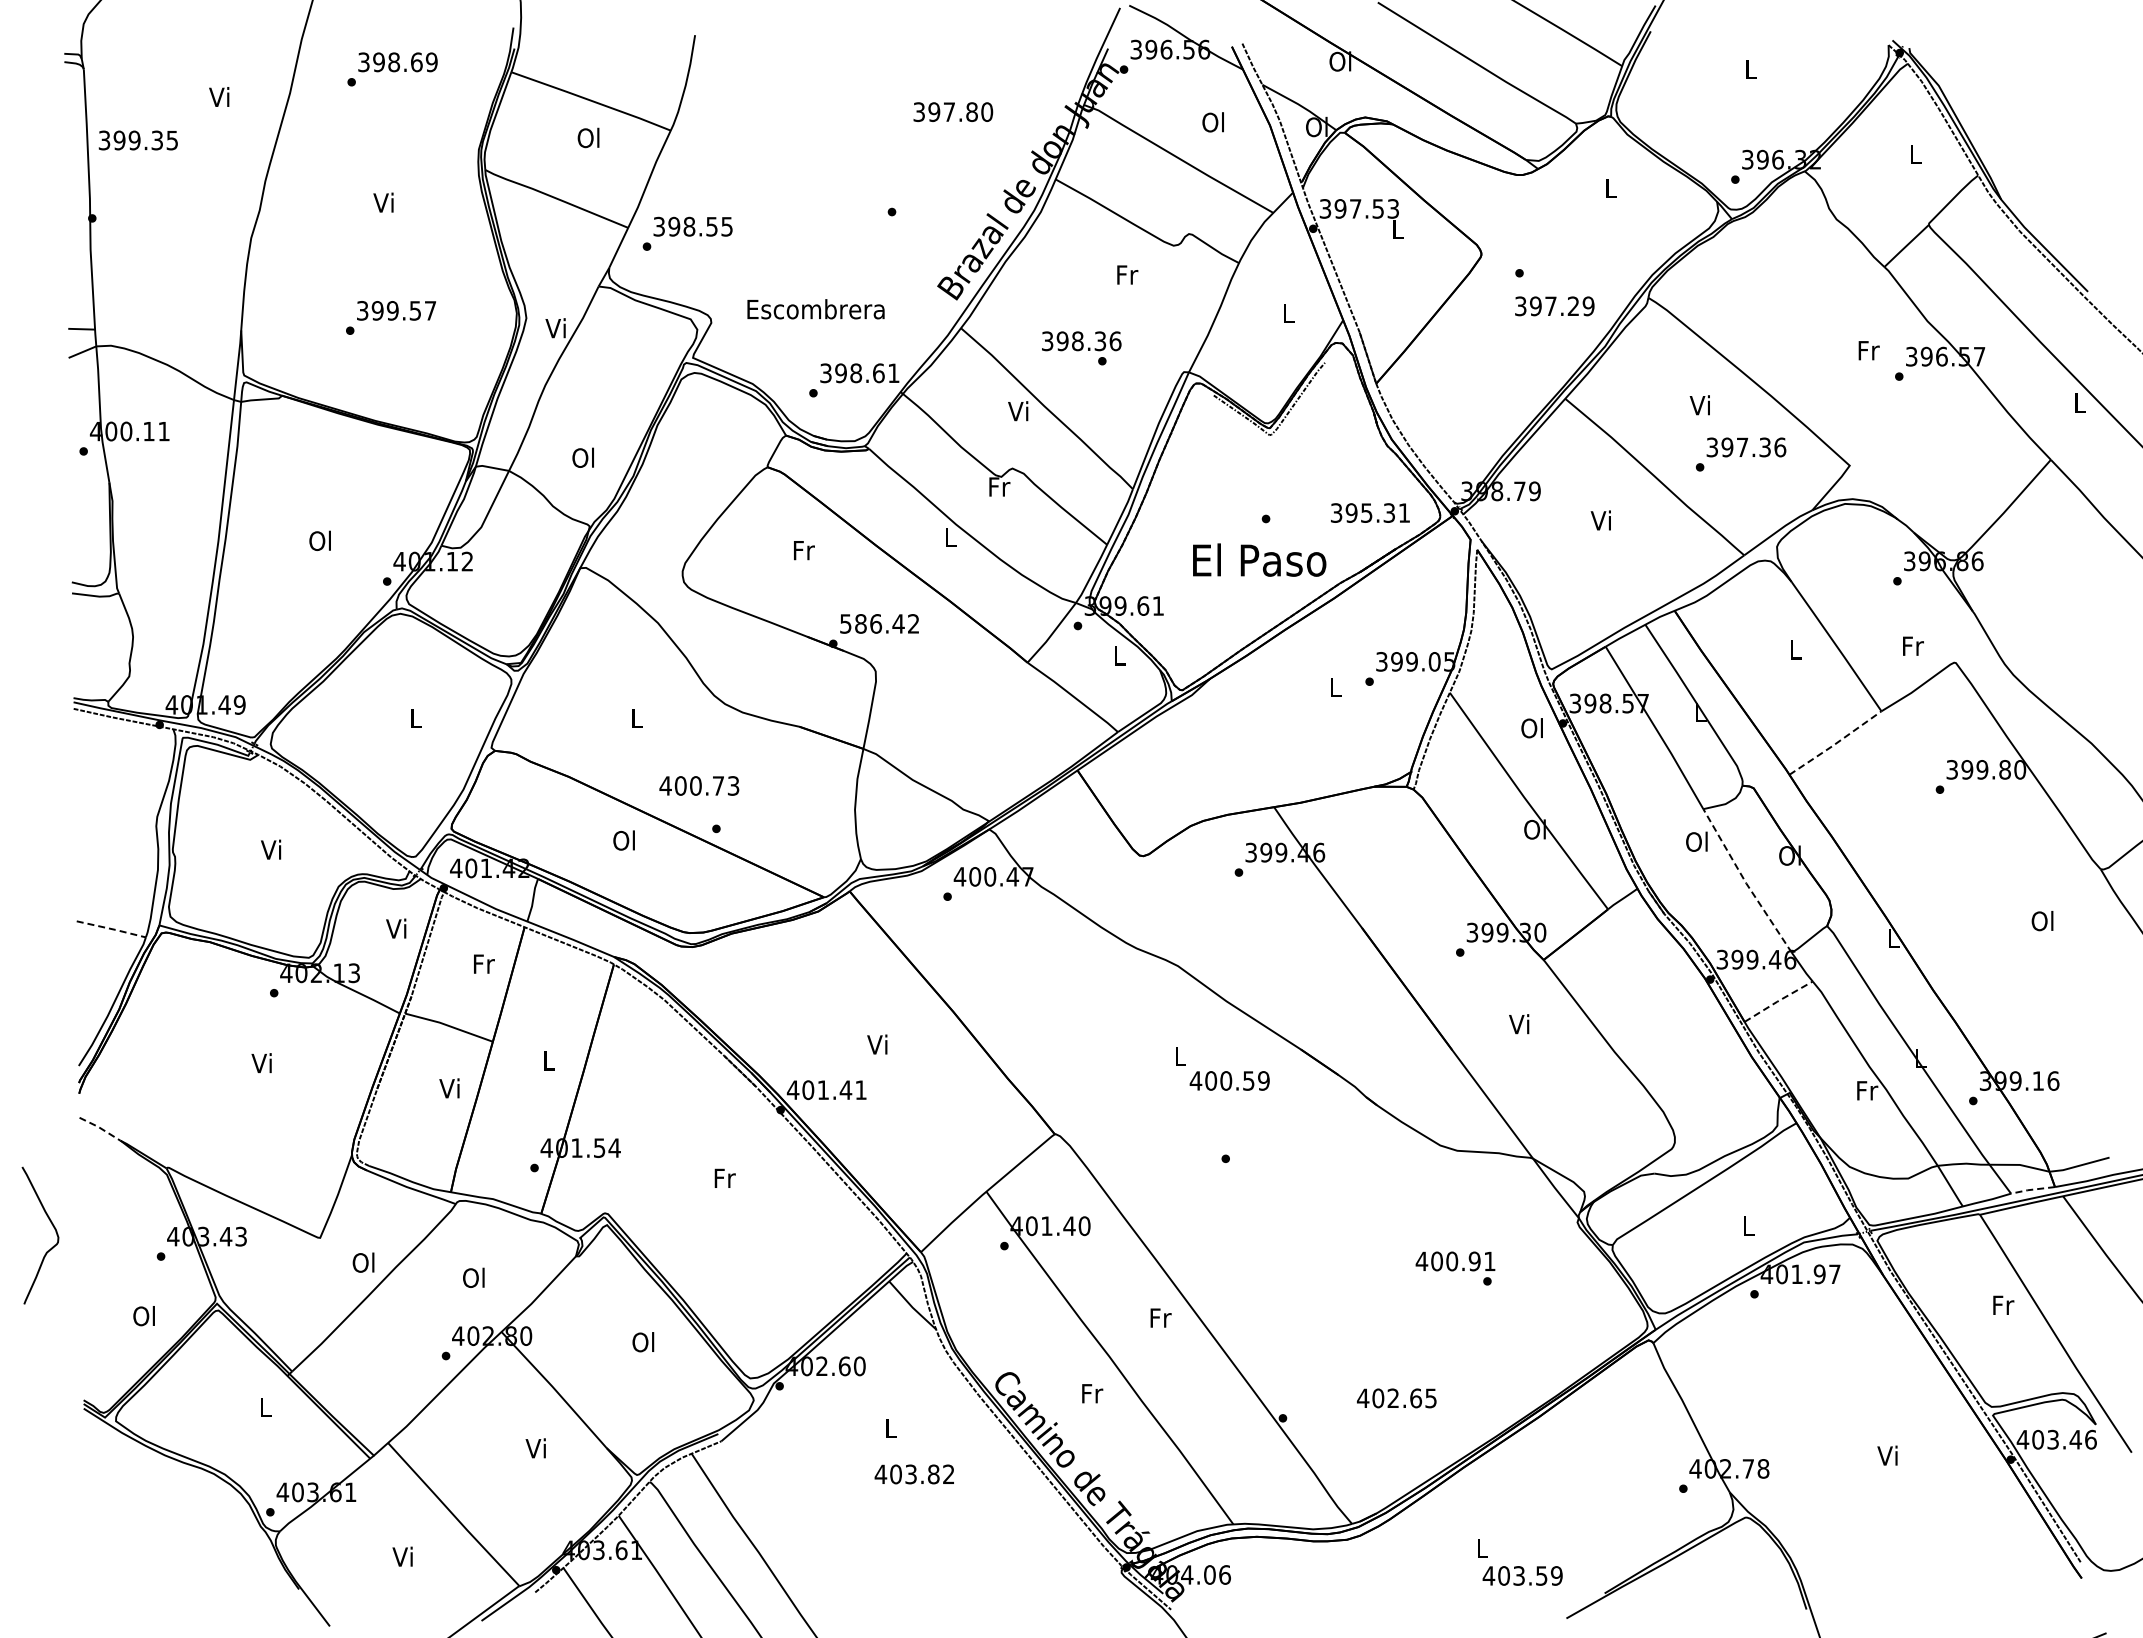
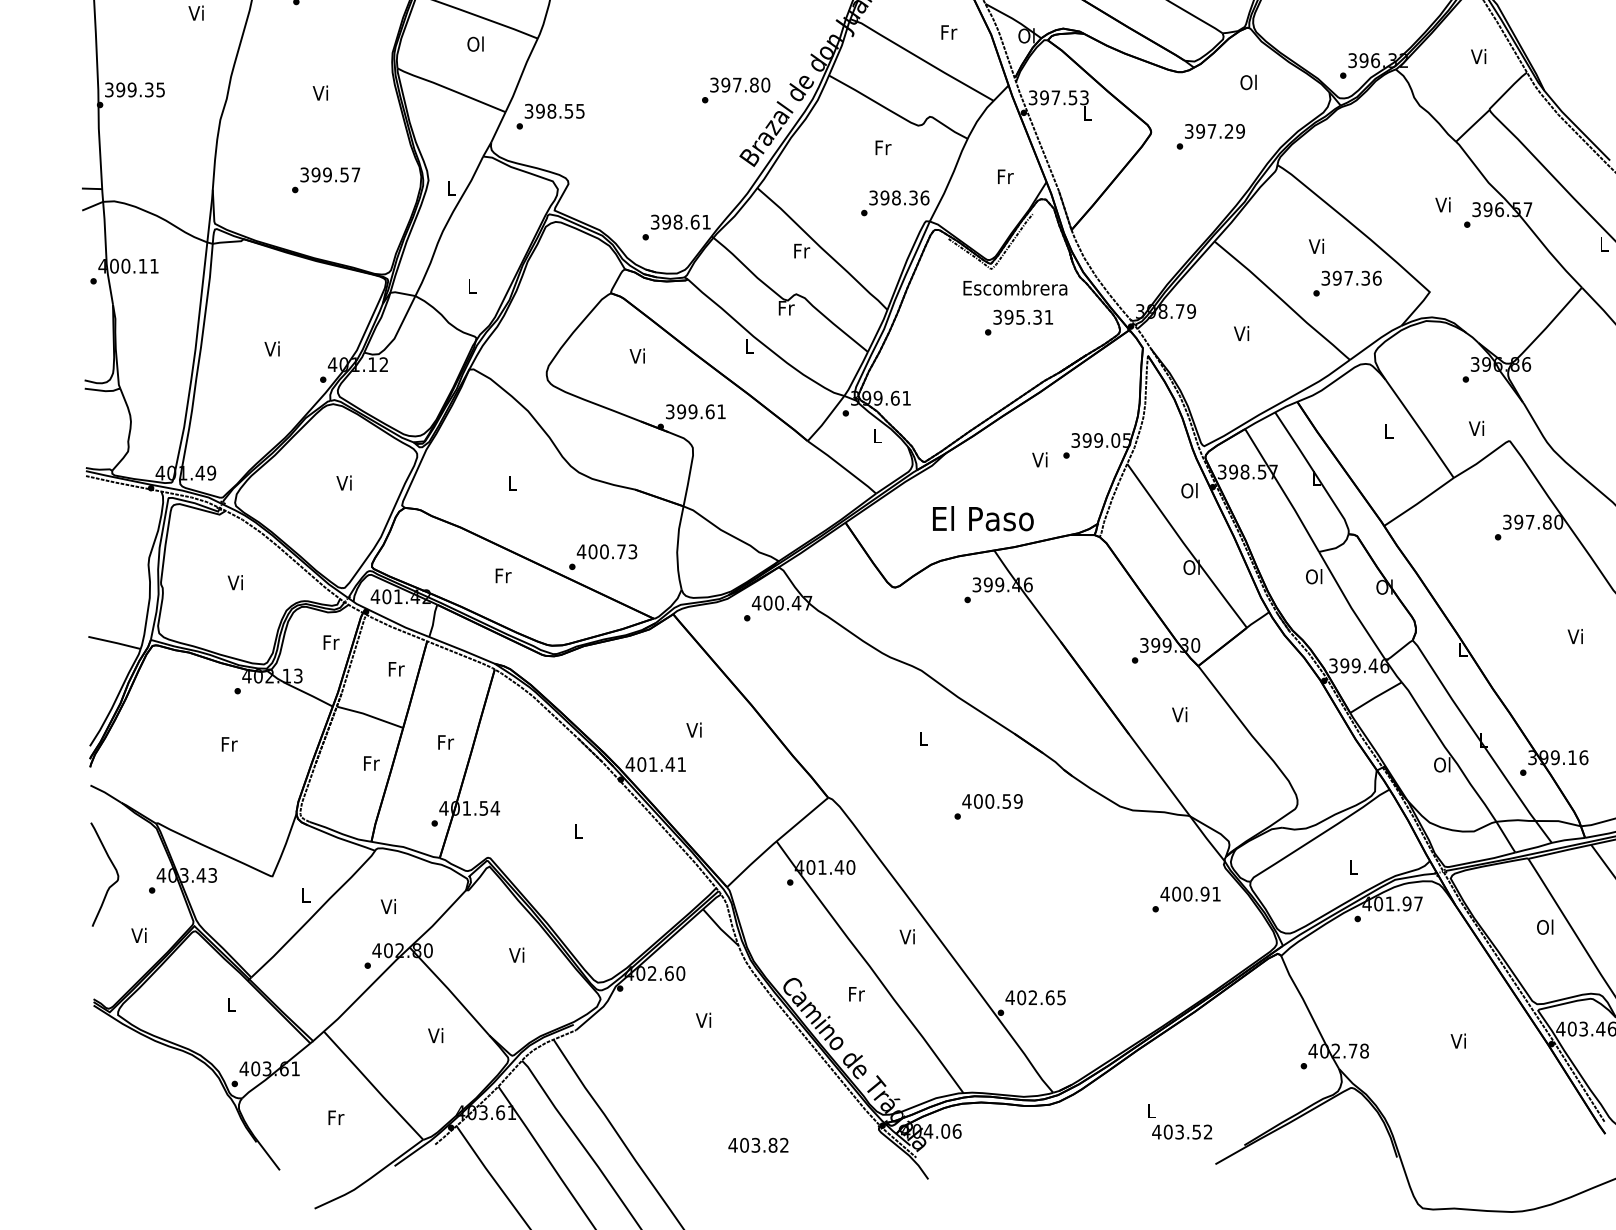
text: (953, 111) -> (740, 84), moved
text: (1213, 122) -> (948, 32), Ol -> Fr
text: (137, 140) -> (134, 89), moved
text: (1914, 154) -> (1478, 56), L -> Vi
text: (1610, 188) -> (1248, 82), L -> Ol
text: (1554, 306) -> (1214, 131), moved
text: (815, 309) -> (1014, 288), moved
text: (1289, 312) -> (1005, 176), L -> Fr
text: (555, 328) -> (450, 188), Vi -> L
text: (1081, 341) -> (899, 198), moved
text: (1868, 350) -> (1443, 204), Fr -> Vi
text: (1019, 411) -> (801, 251), Vi -> Fr
text: (582, 457) -> (470, 285), Ol -> L
text: (1370, 512) -> (1023, 316), moved
text: (319, 540) -> (272, 348), Ol -> Vi
text: (803, 550) -> (638, 356), Fr -> Vi
text: (1259, 559) -> (983, 518), moved
text: (879, 623) -> (695, 411), 586.42 -> 399.61
text: (1912, 645) -> (1477, 428), Fr -> Vi
text: (1334, 687) -> (1039, 459), L -> Vi
text: (414, 717) -> (343, 482), L -> Vi
line: (1835, 744) -> (1419, 503), dashed -> solid
text: (1982, 769) -> (1530, 521), 399.80 -> 397.80
text: (699, 785) -> (607, 551), moved
text: (624, 840) -> (502, 575), Ol -> Fr
line: (1745, 882) -> (1350, 607), dashed -> solid
text: (2042, 921) -> (1575, 636), Ol -> Vi
text: (397, 928) -> (331, 642), Vi -> Fr
line: (112, 929) -> (115, 643), dashed -> solid
line: (1778, 1001) -> (1375, 697), dashed -> solid
text: (549, 1060) -> (446, 742), L -> Fr
text: (262, 1063) -> (228, 744), Vi -> Fr
text: (1229, 1080) -> (992, 801), moved
text: (450, 1088) -> (371, 763), Vi -> Fr
text: (1866, 1090) -> (1442, 764), Fr -> Ol
line: (100, 1128) -> (106, 793), dashed -> solid
text: (724, 1177) -> (578, 830), Fr -> L
line: (2031, 1189) -> (1567, 839), dashed -> solid
curve: (52, 1226) -> (113, 867), moved
text: (1455, 1261) -> (1190, 894), moved
text: (363, 1262) -> (305, 894), Ol -> L
text: (473, 1277) -> (388, 906), Ol -> Vi
text: (2002, 1305) -> (1545, 927), Fr -> Ol
text: (143, 1316) -> (138, 935), Ol -> Vi
text: (1160, 1317) -> (908, 936), Fr -> Vi
text: (643, 1342) -> (517, 955), Ol -> Vi
text: (1396, 1398) -> (1035, 997), moved
text: (889, 1428) -> (703, 1020), L -> Vi
text: (913, 1474) -> (757, 1145), moved
text: (403, 1556) -> (335, 1117), Vi -> Fr
text: (1556, 1575) -> (1207, 1131), 403.59 -> 403.52

